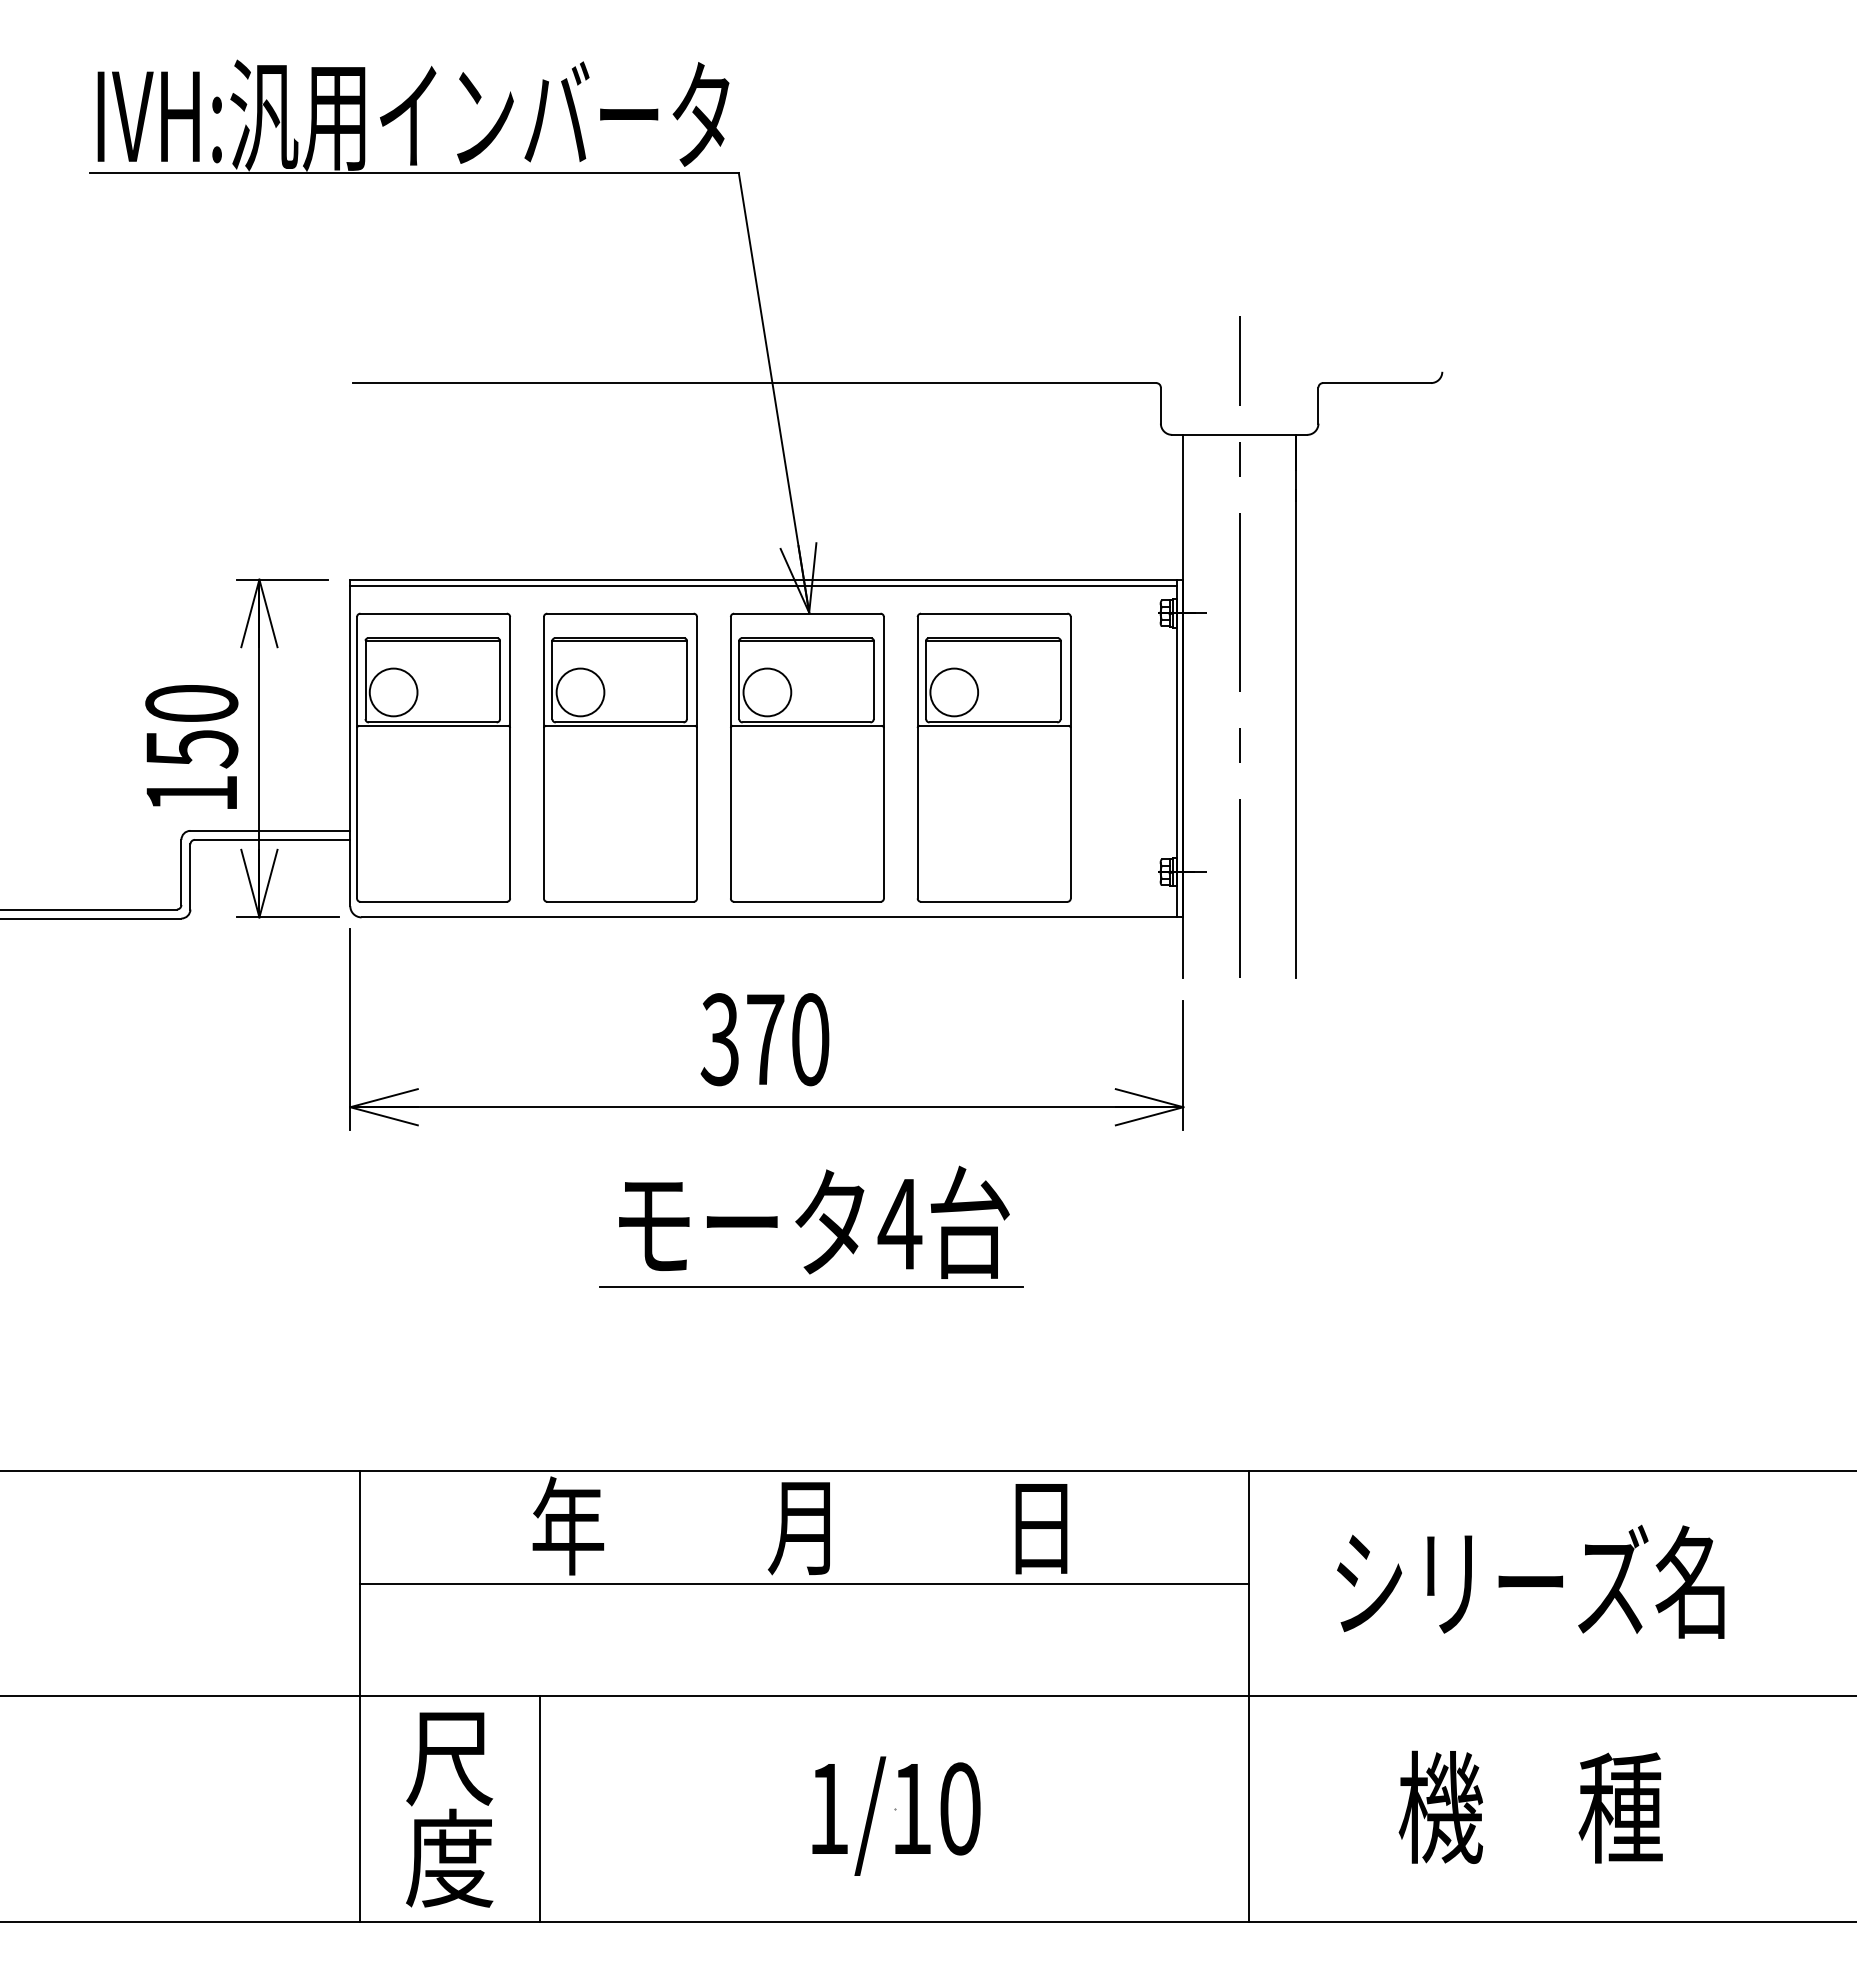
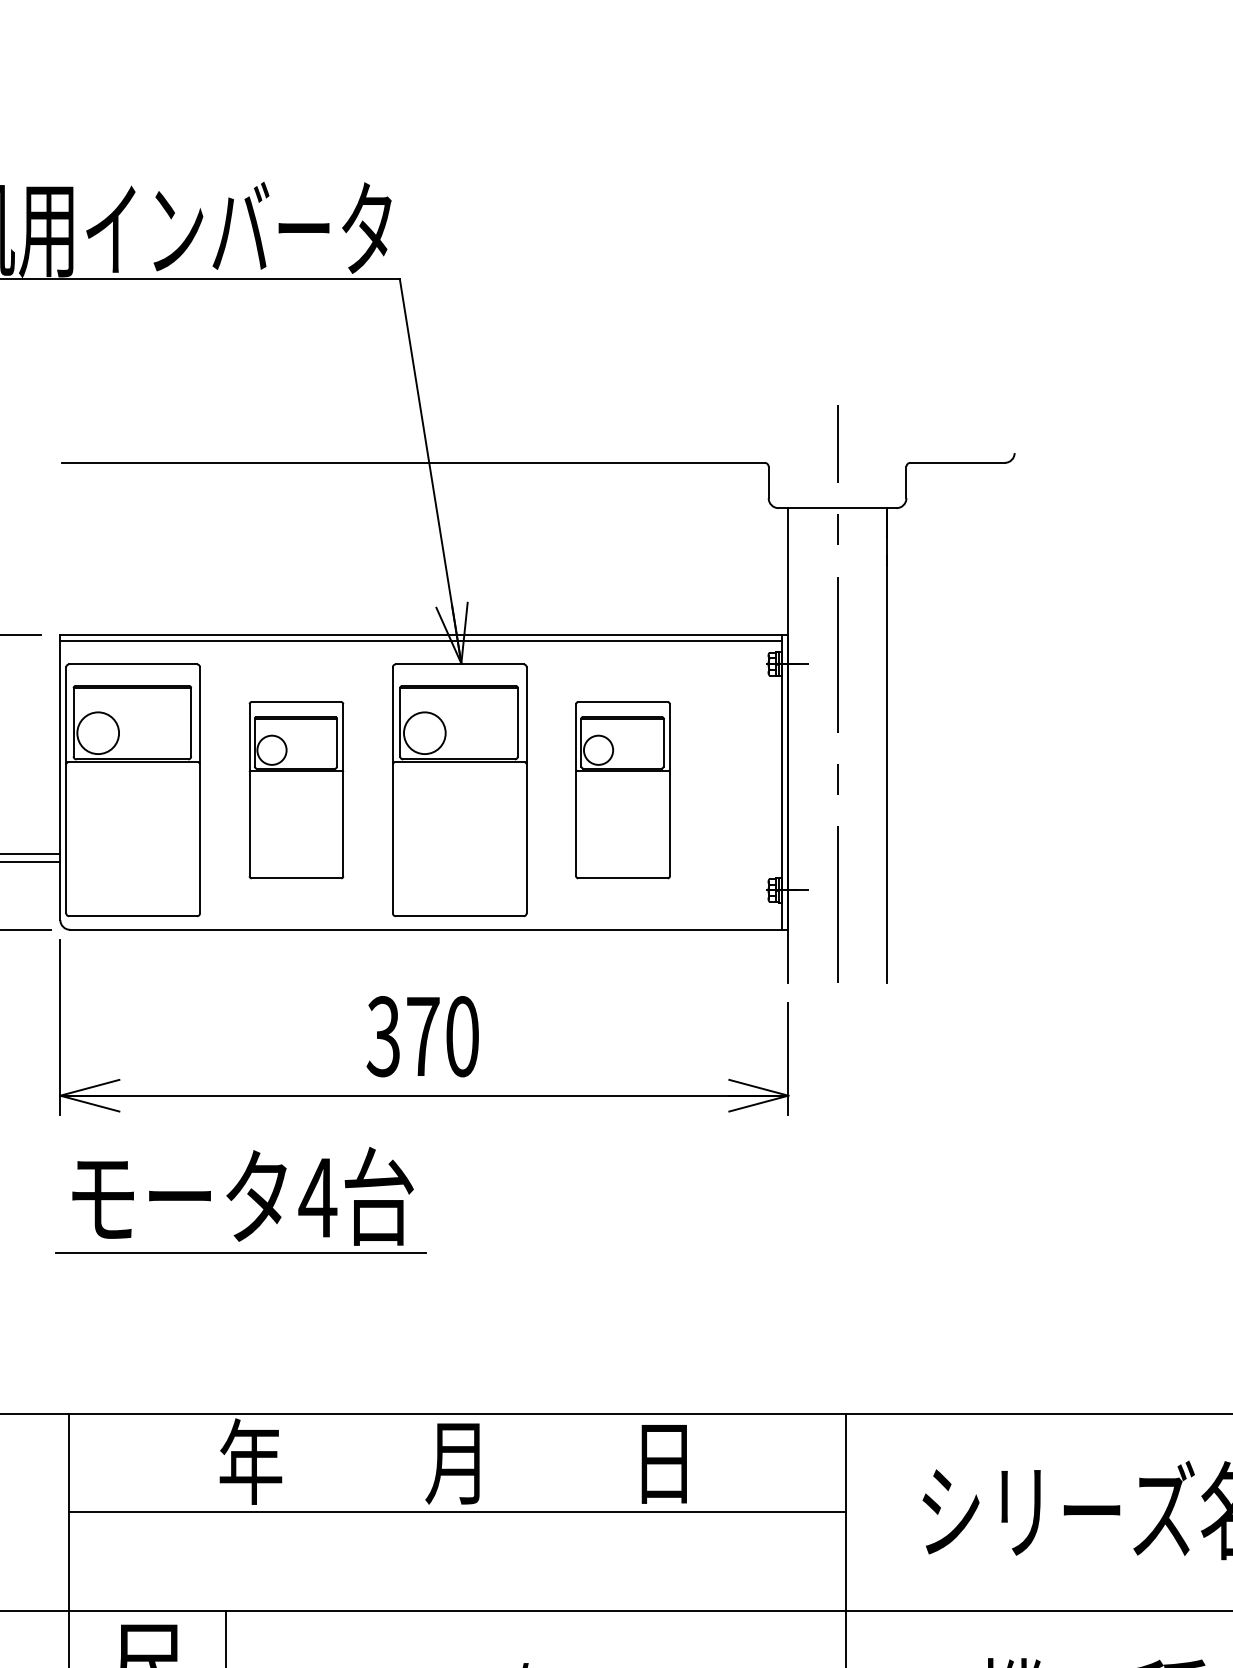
part: (620, 757) -> (296, 790), size x0.7
part: (993, 757) -> (622, 790), size x0.7
part: (807, 1221) -> (237, 1195), moved

